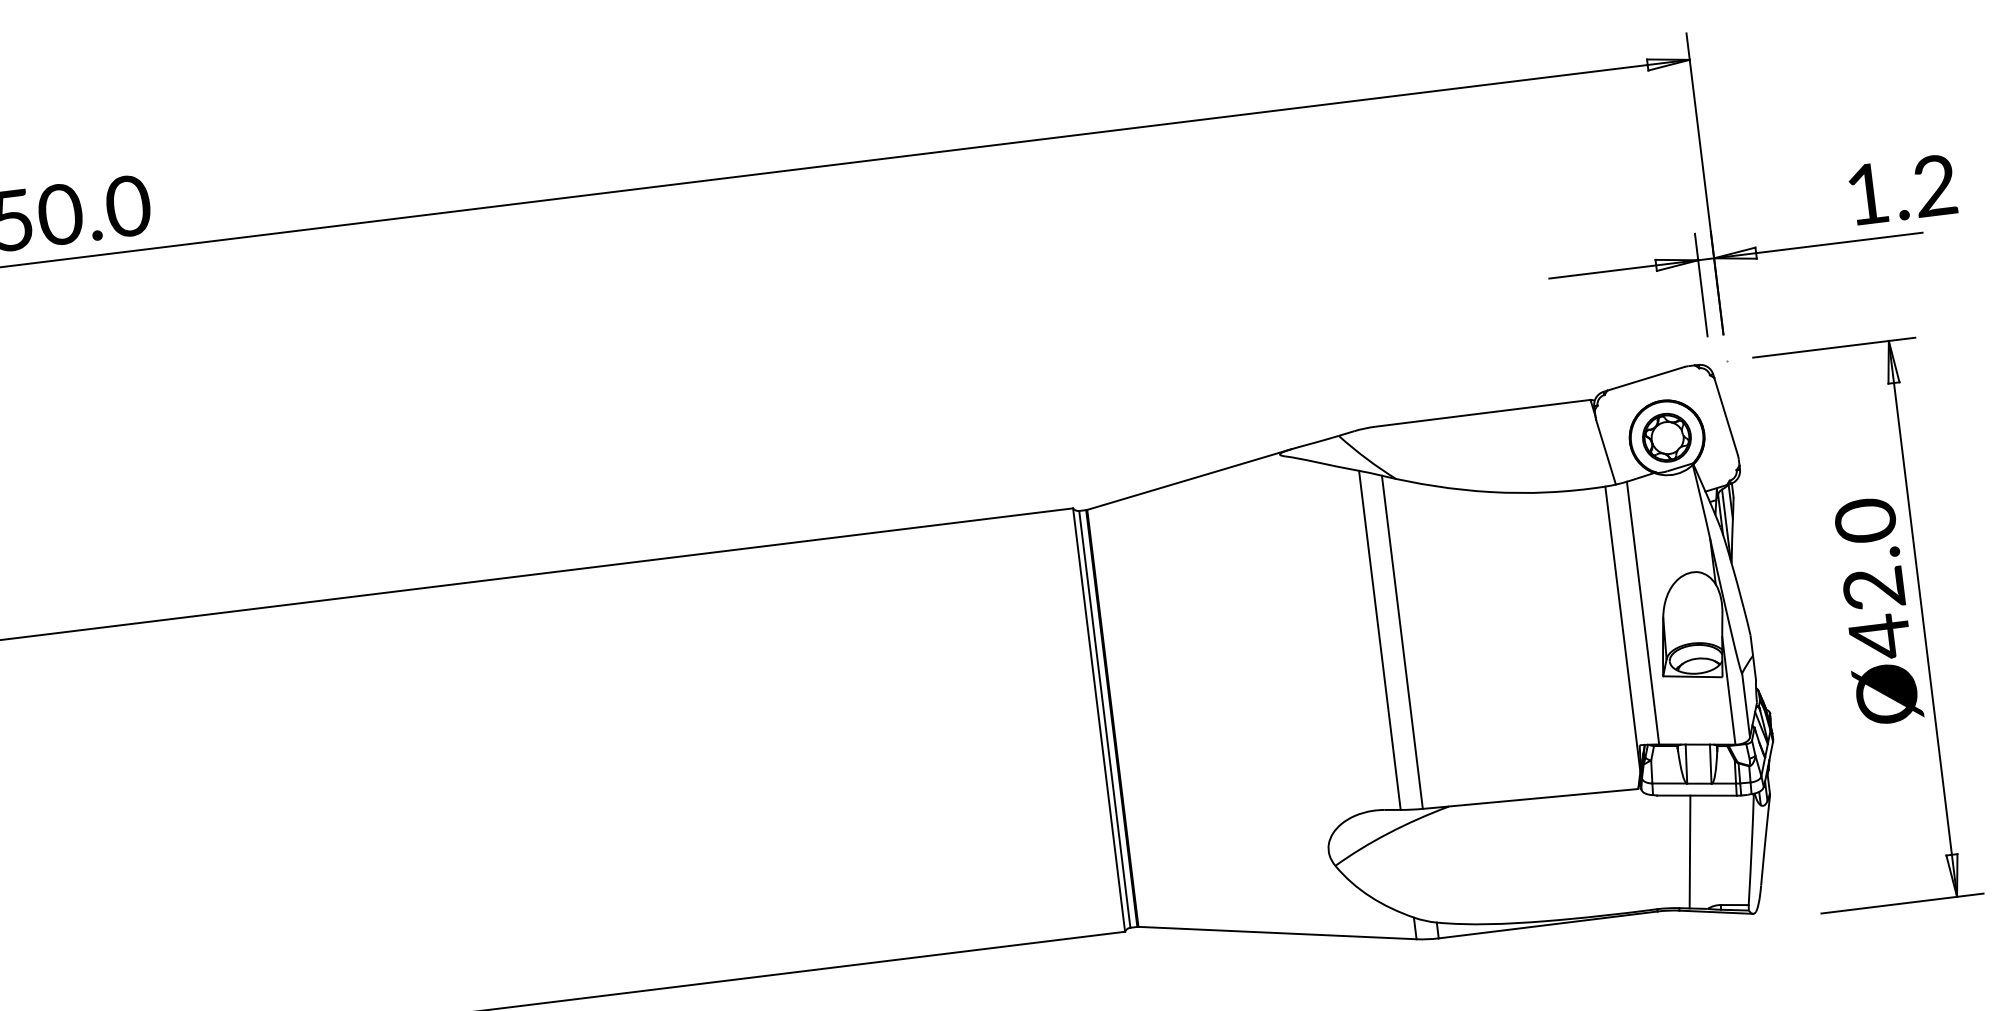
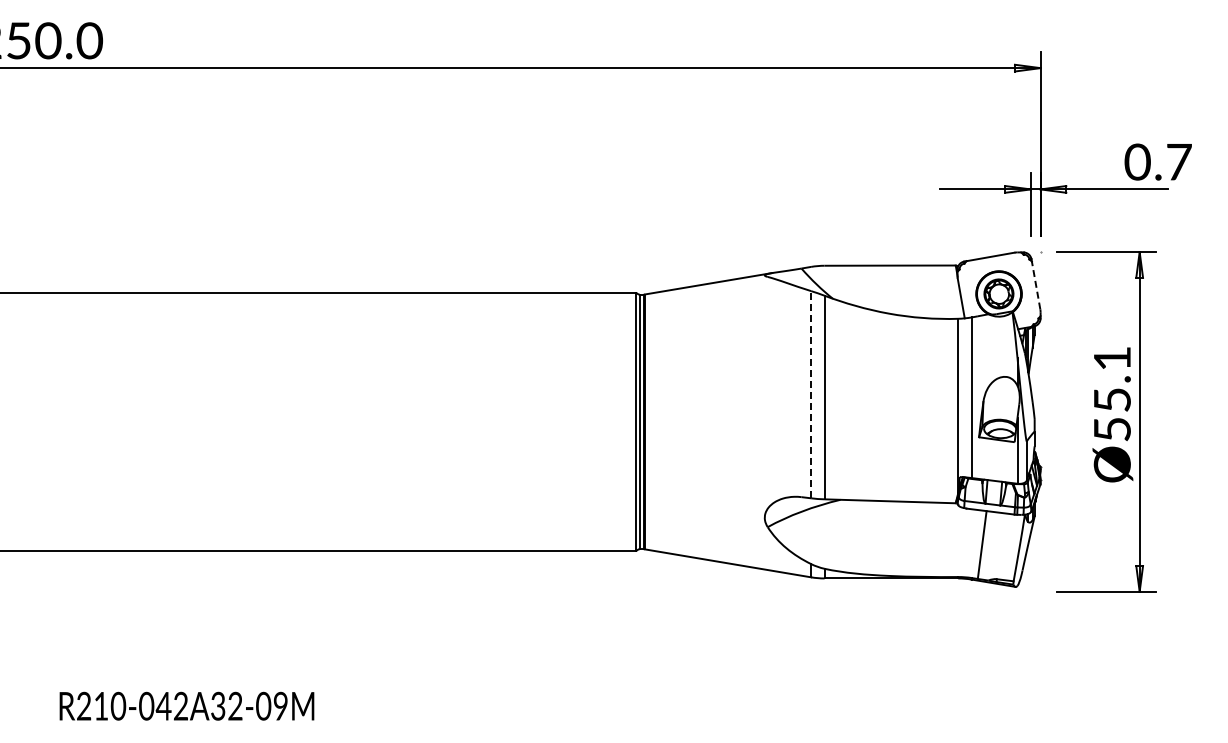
text: (1899, 189) -> (1157, 161), 1.2 -> 0.7
line: (1726, 416) -> (1036, 285), solid -> dashed
text: (1871, 579) -> (1111, 394), Ø42.0 -> Ø55.1
line: (1380, 639) -> (811, 394), solid -> dashed

